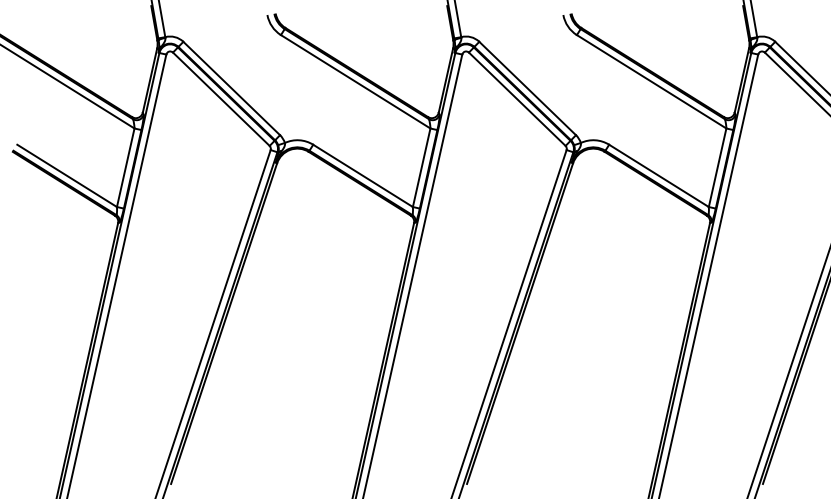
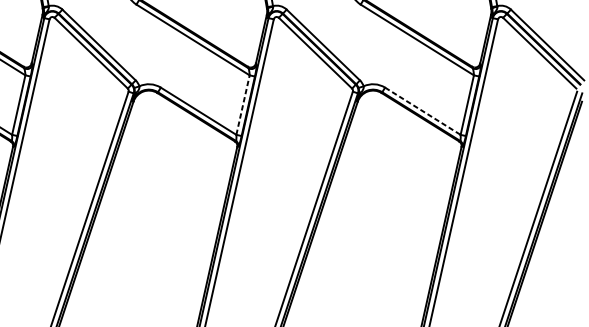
line: (421, 167) -> (242, 104), solid -> dashed
line: (659, 175) -> (423, 110), solid -> dashed

